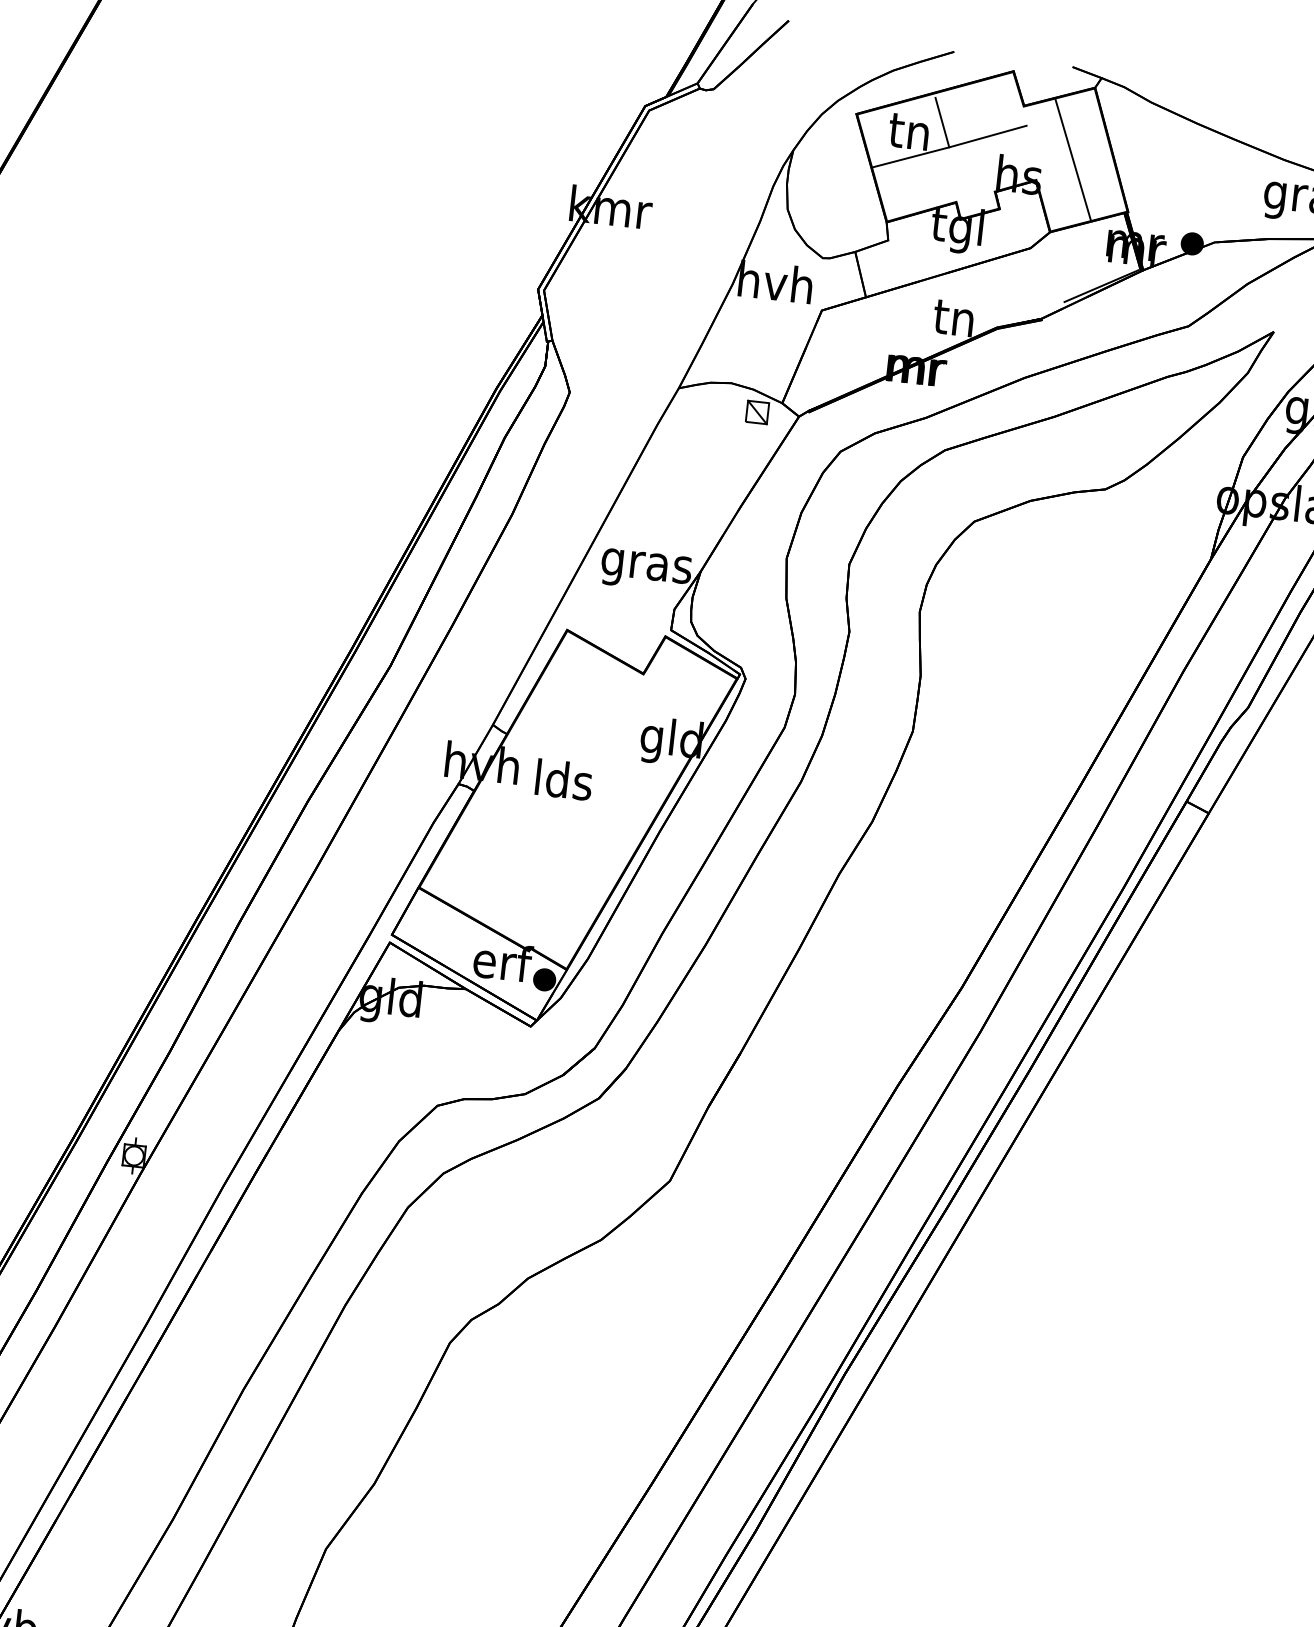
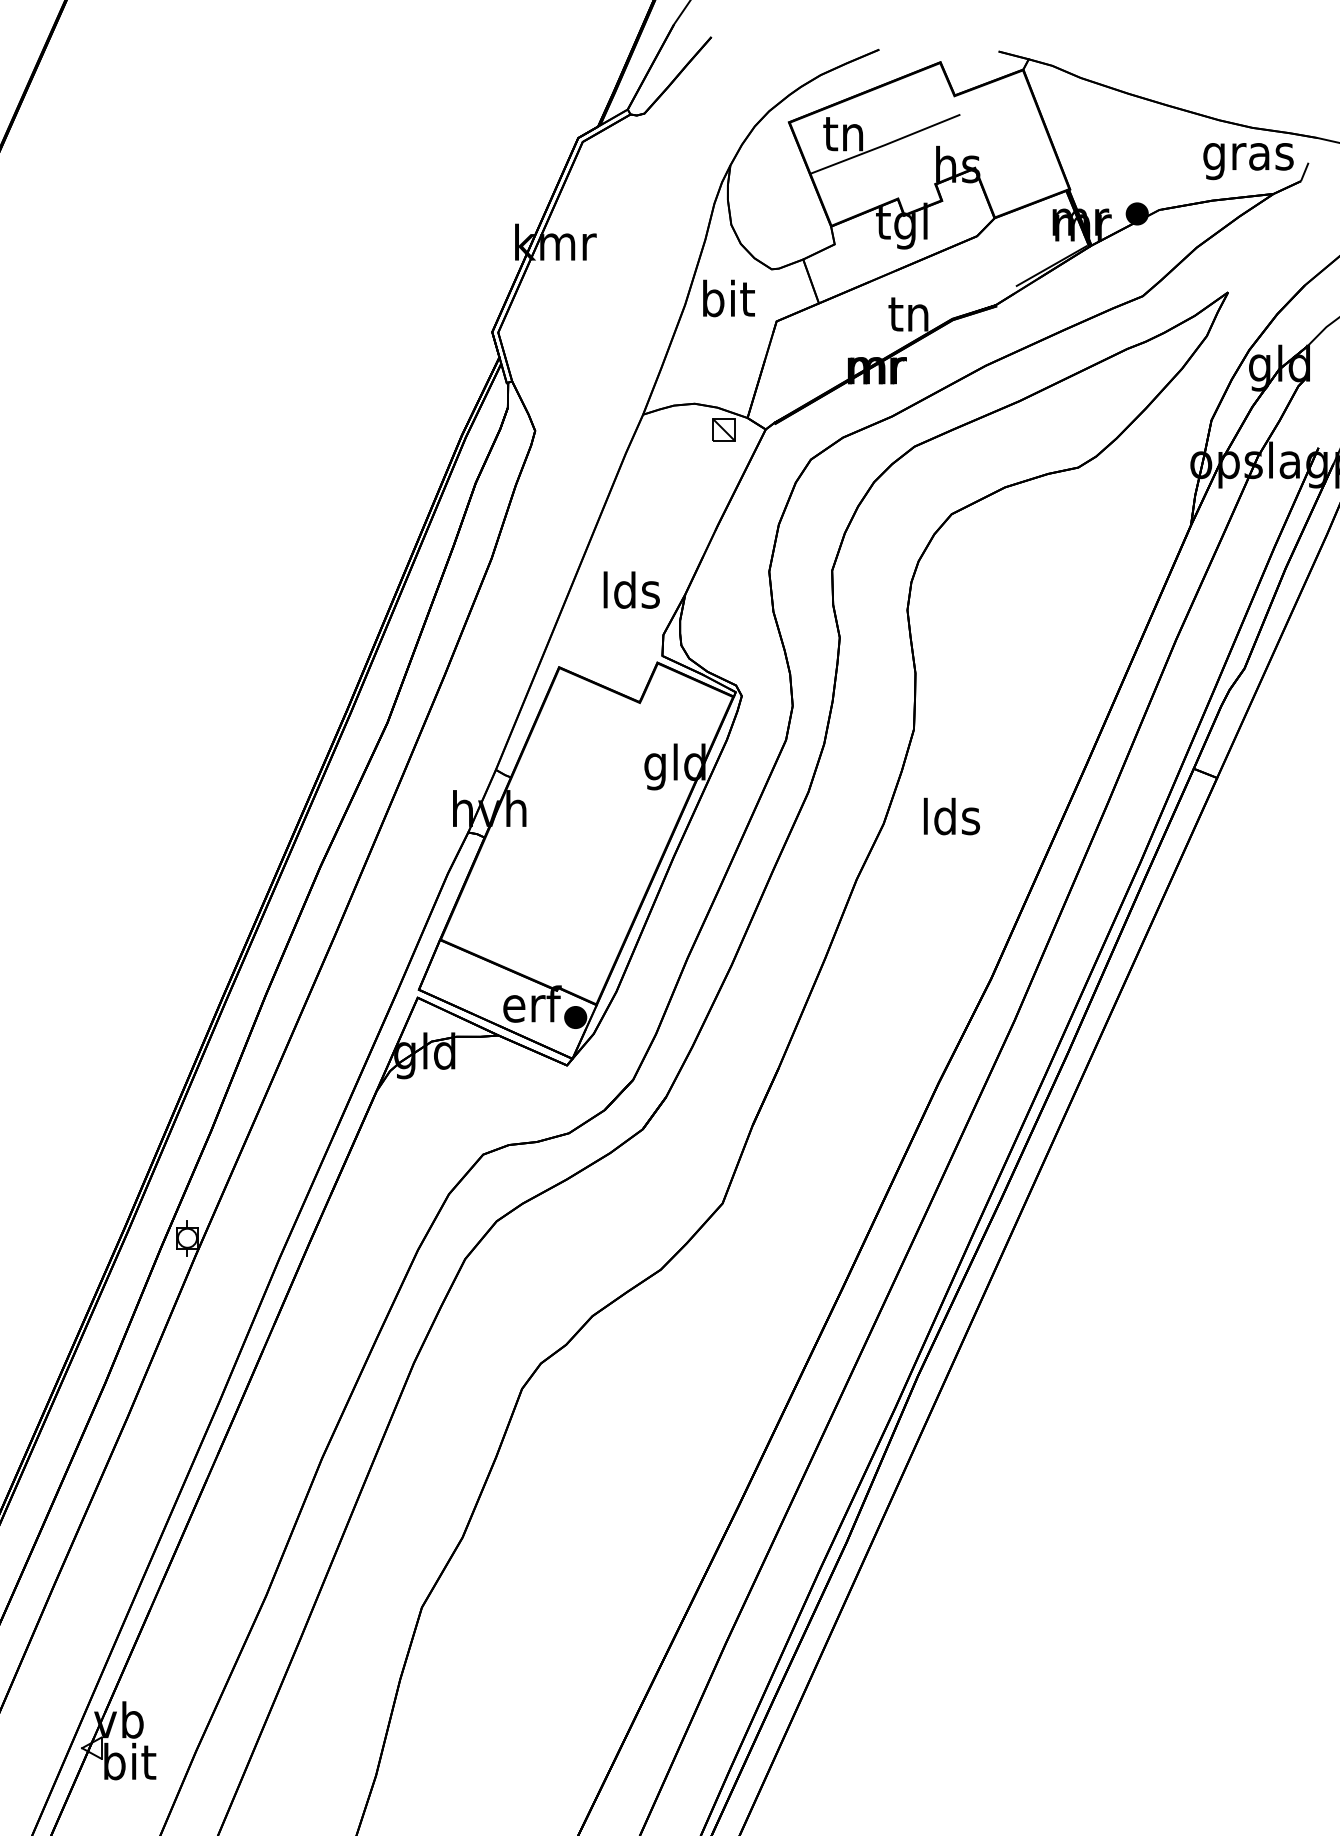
line: (942, 122) -> (875, 121), removed
line: (1073, 159) -> (1009, 143), removed
text: (775, 282) -> (727, 298), hvh -> bit
text: (646, 565) -> (630, 594), gras -> lds
text: (563, 779) -> (951, 816), moved

